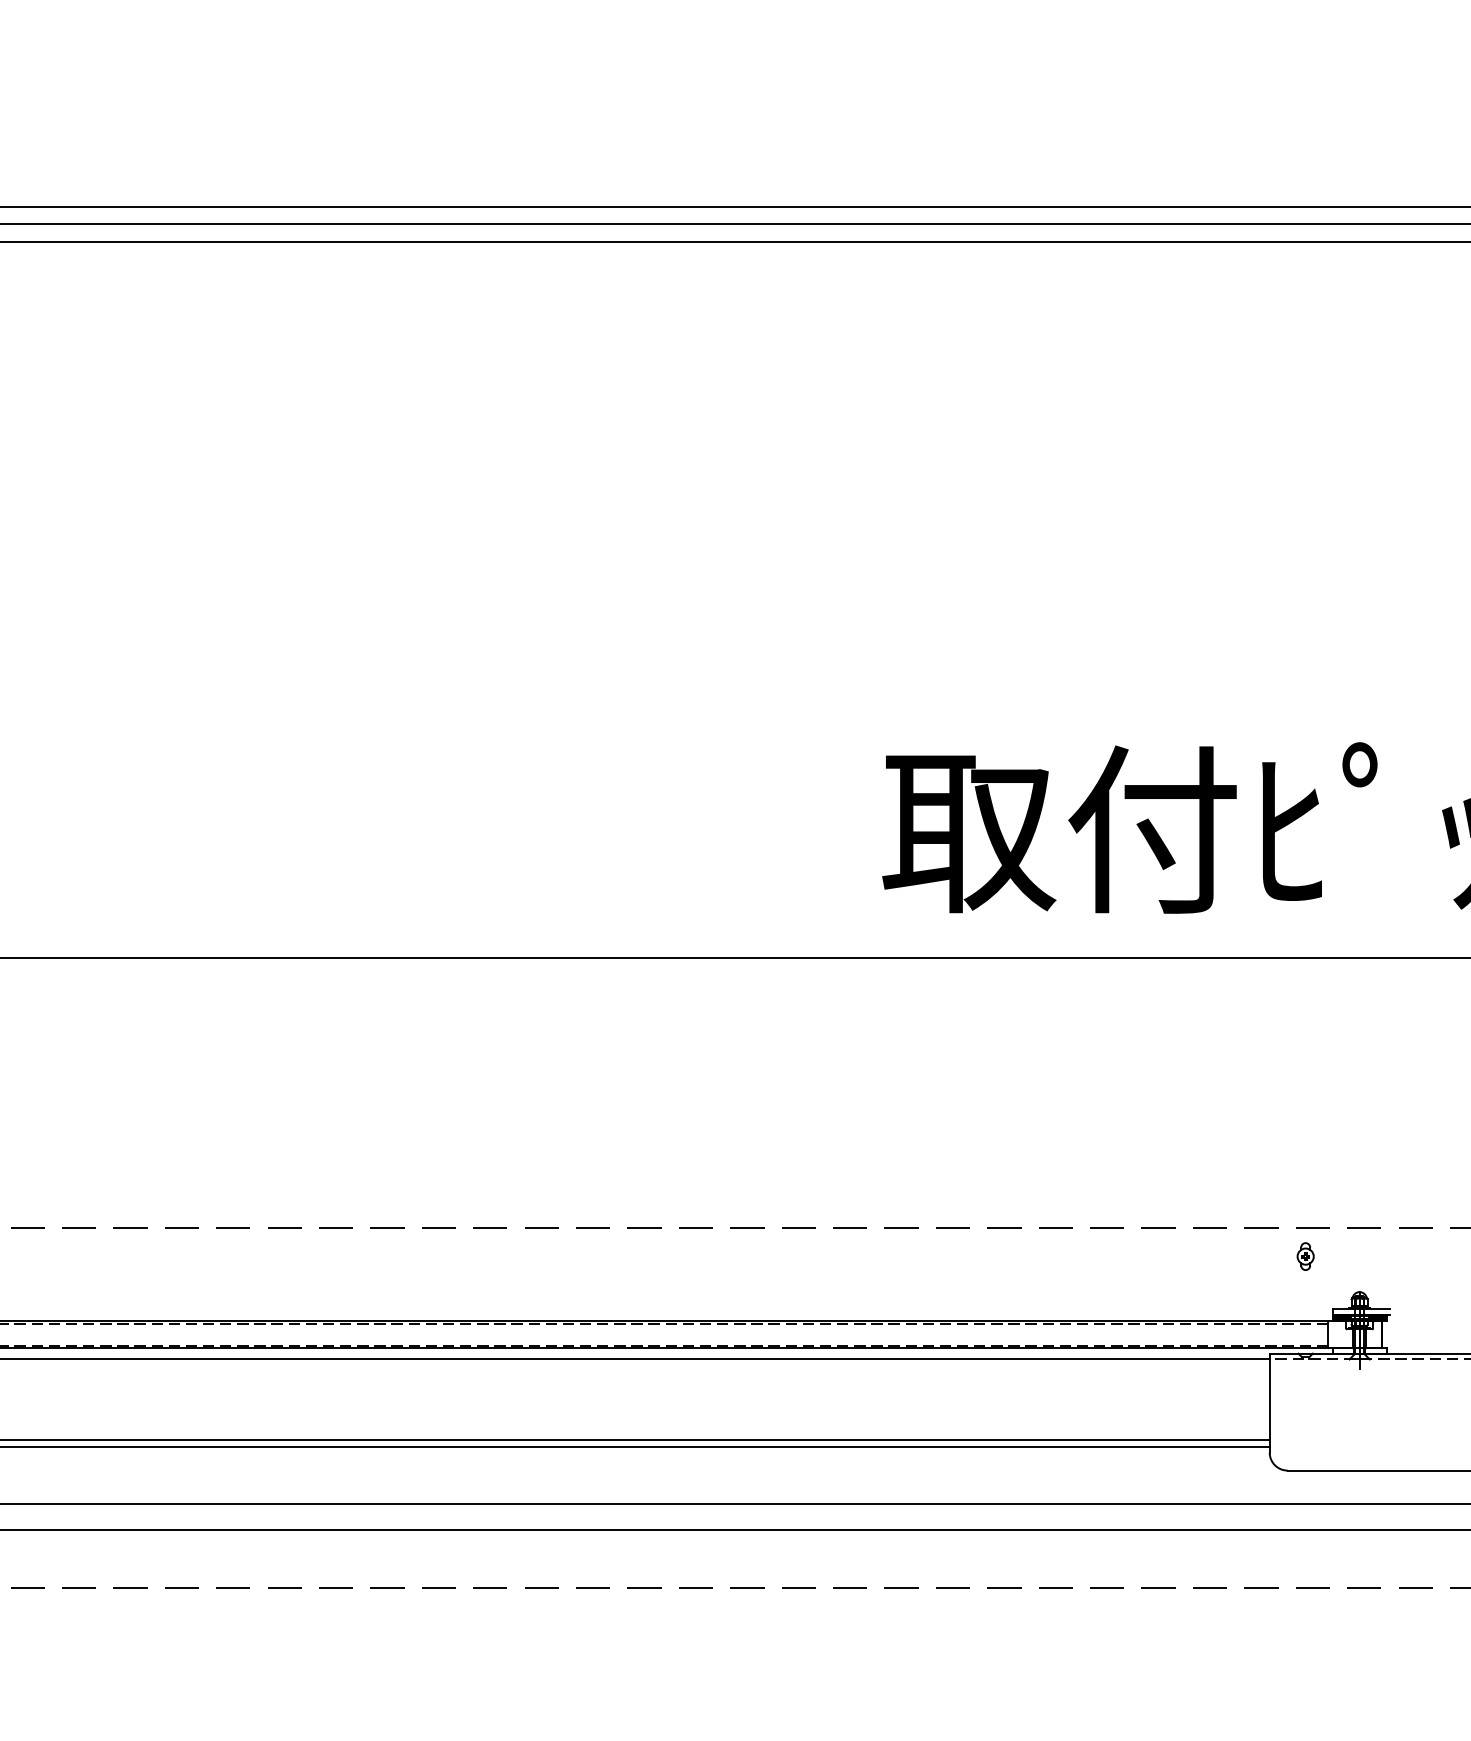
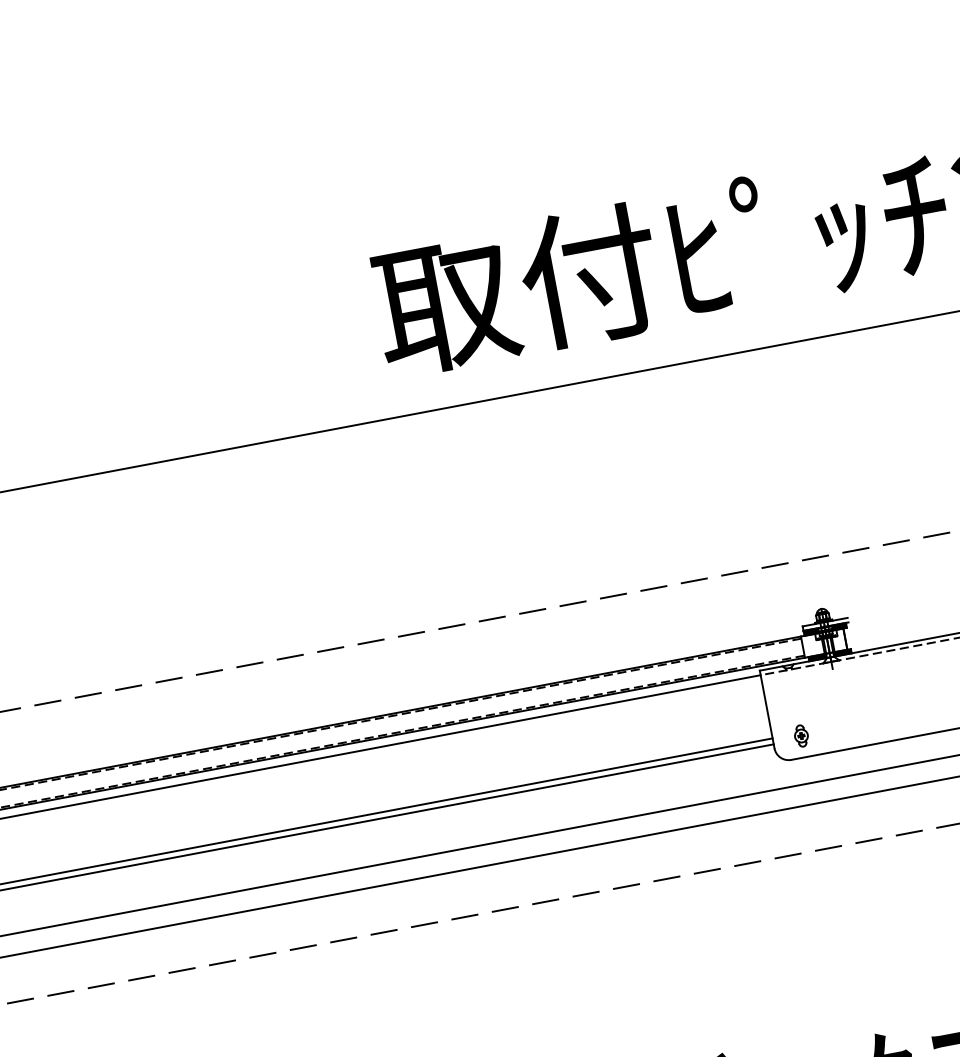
part: (1305, 1256) -> (801, 735), moved
fill: (1343, 1350) -> (817, 657), added
fill: (1375, 1350) -> (842, 652), added

